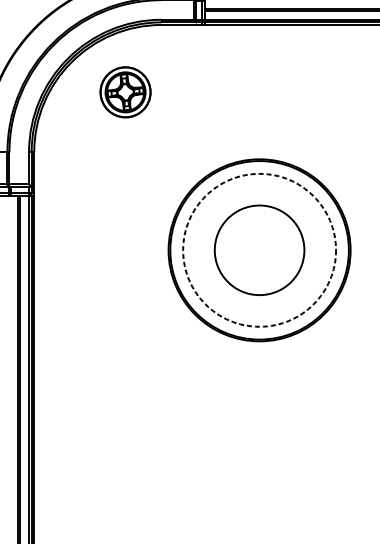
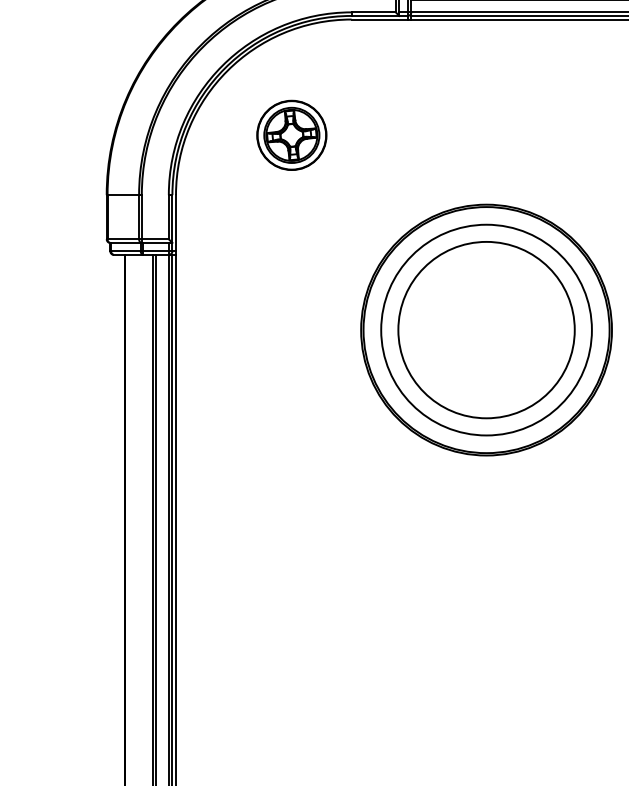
part: (125, 91) -> (291, 134), moved
circle: (259, 249) -> (486, 329), dashed -> solid
circle: (259, 249) -> (486, 329), size x1.43

